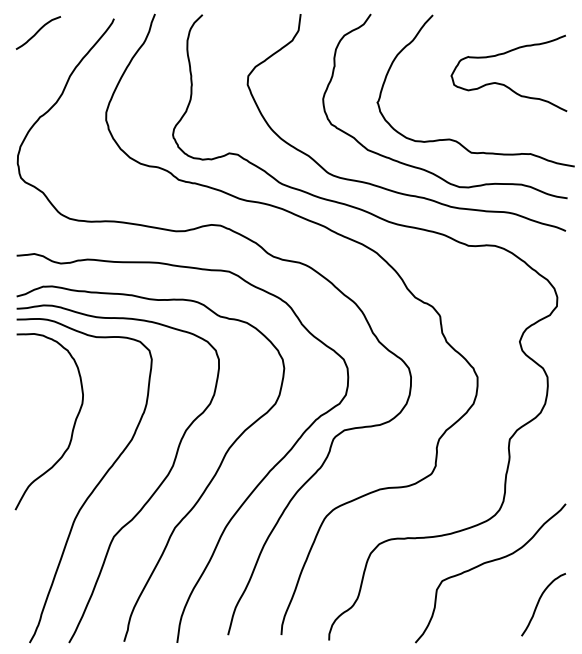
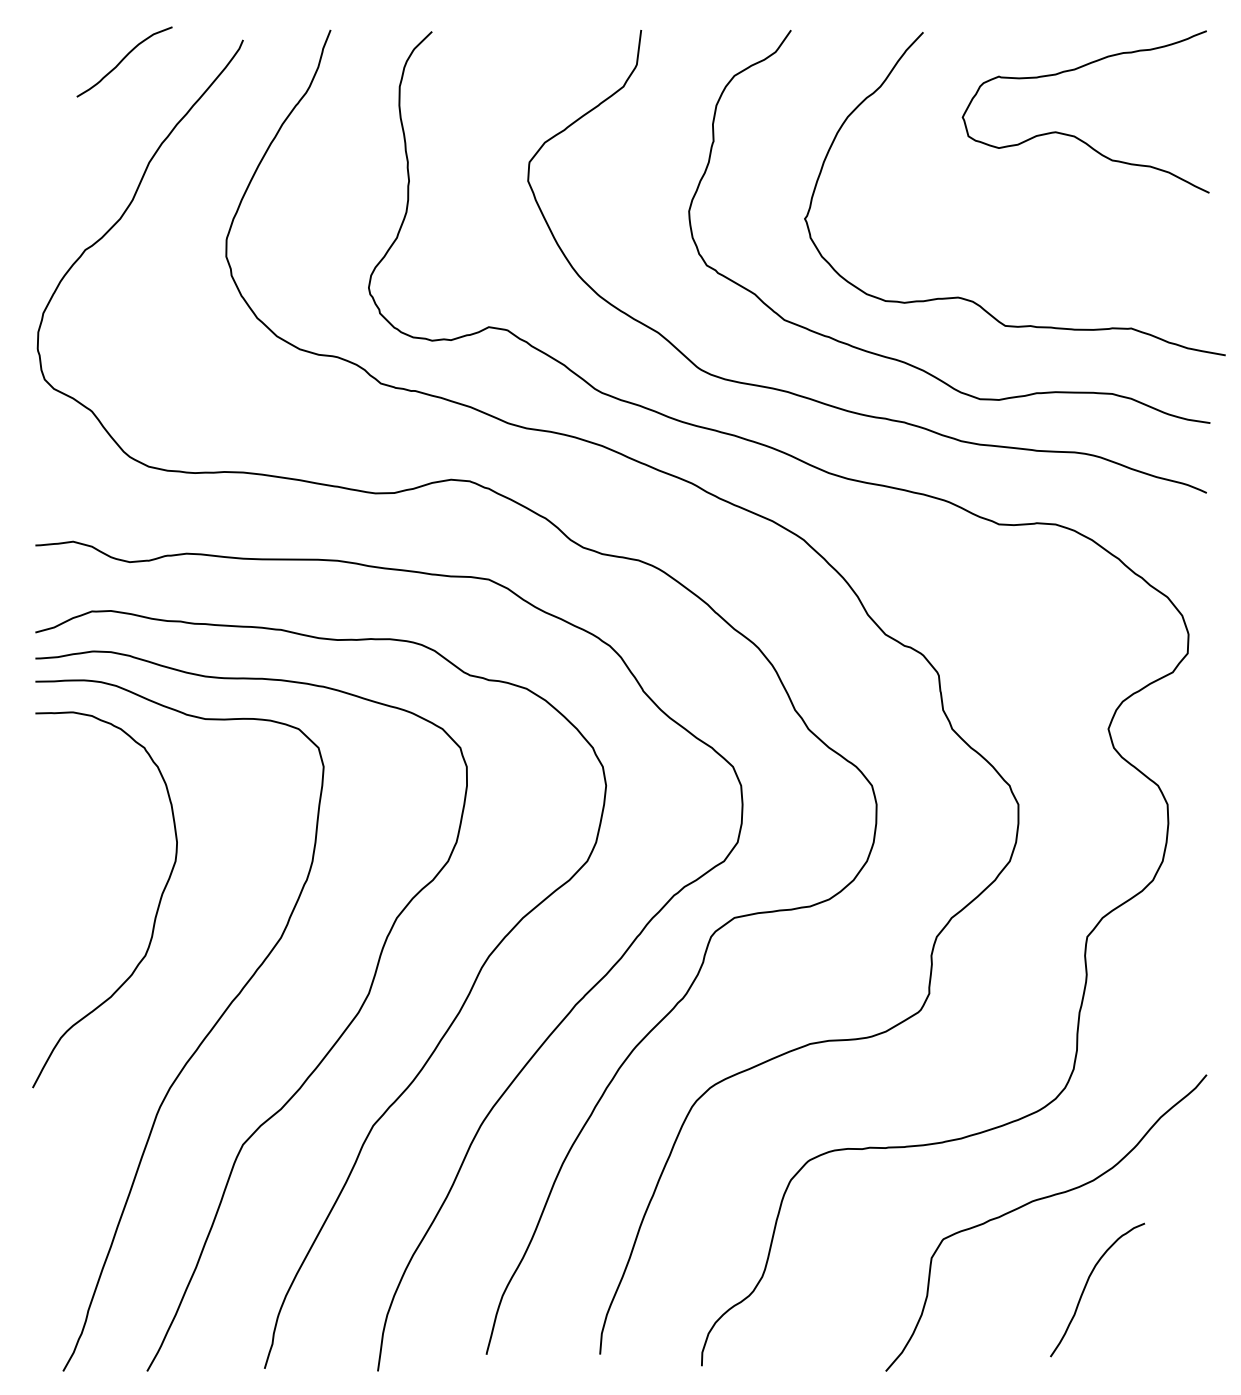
curve: (38, 32) -> (124, 60), moved
curve: (505, 84) -> (1077, 135), moved
curve: (539, 602) -> (1088, 1285), moved

